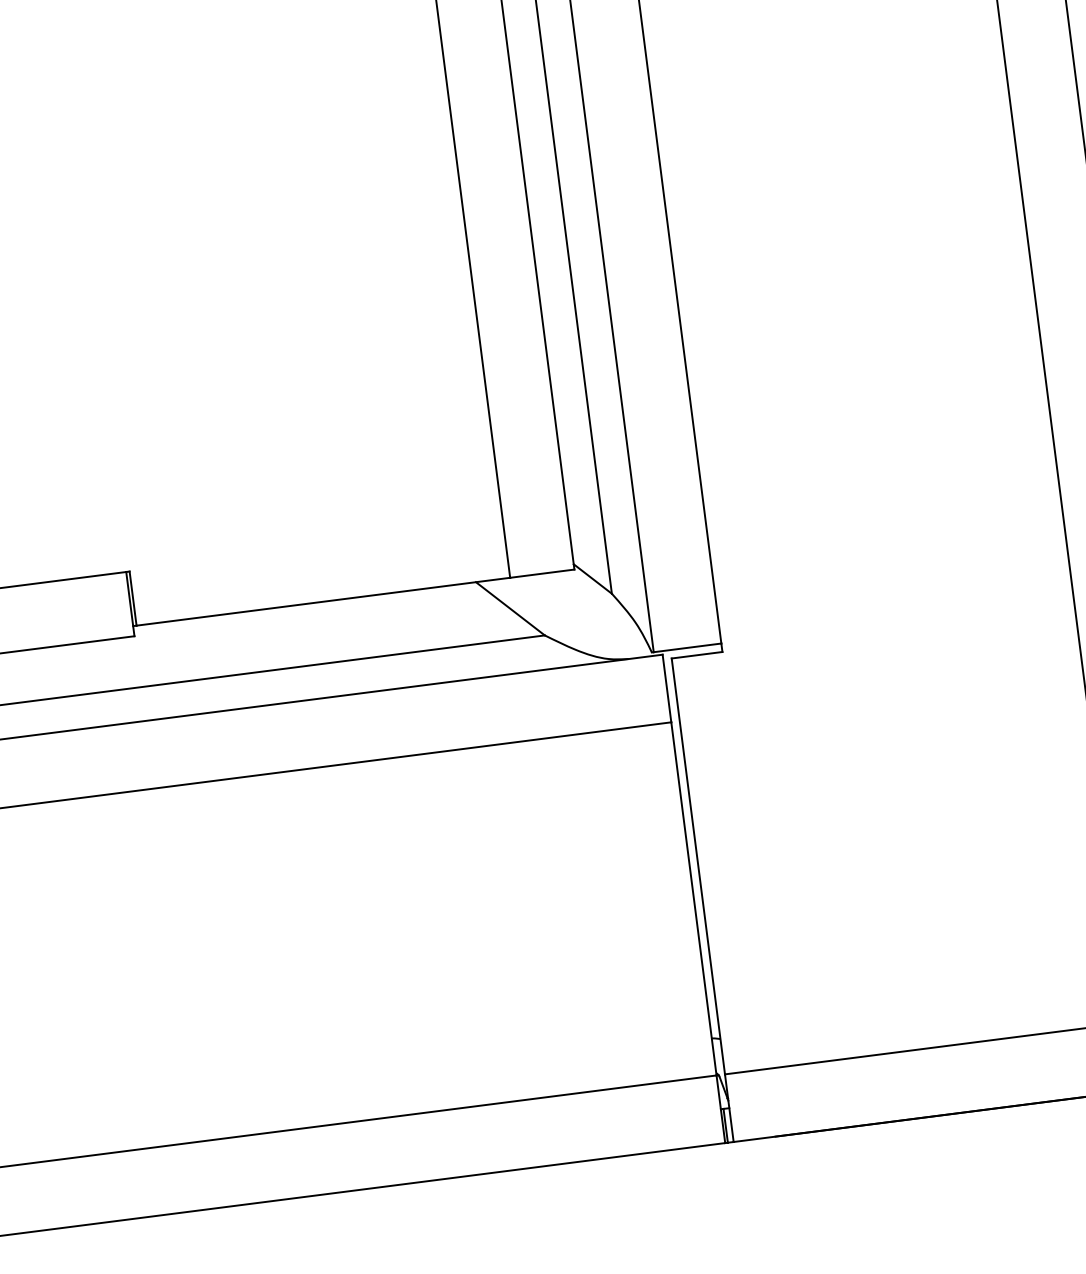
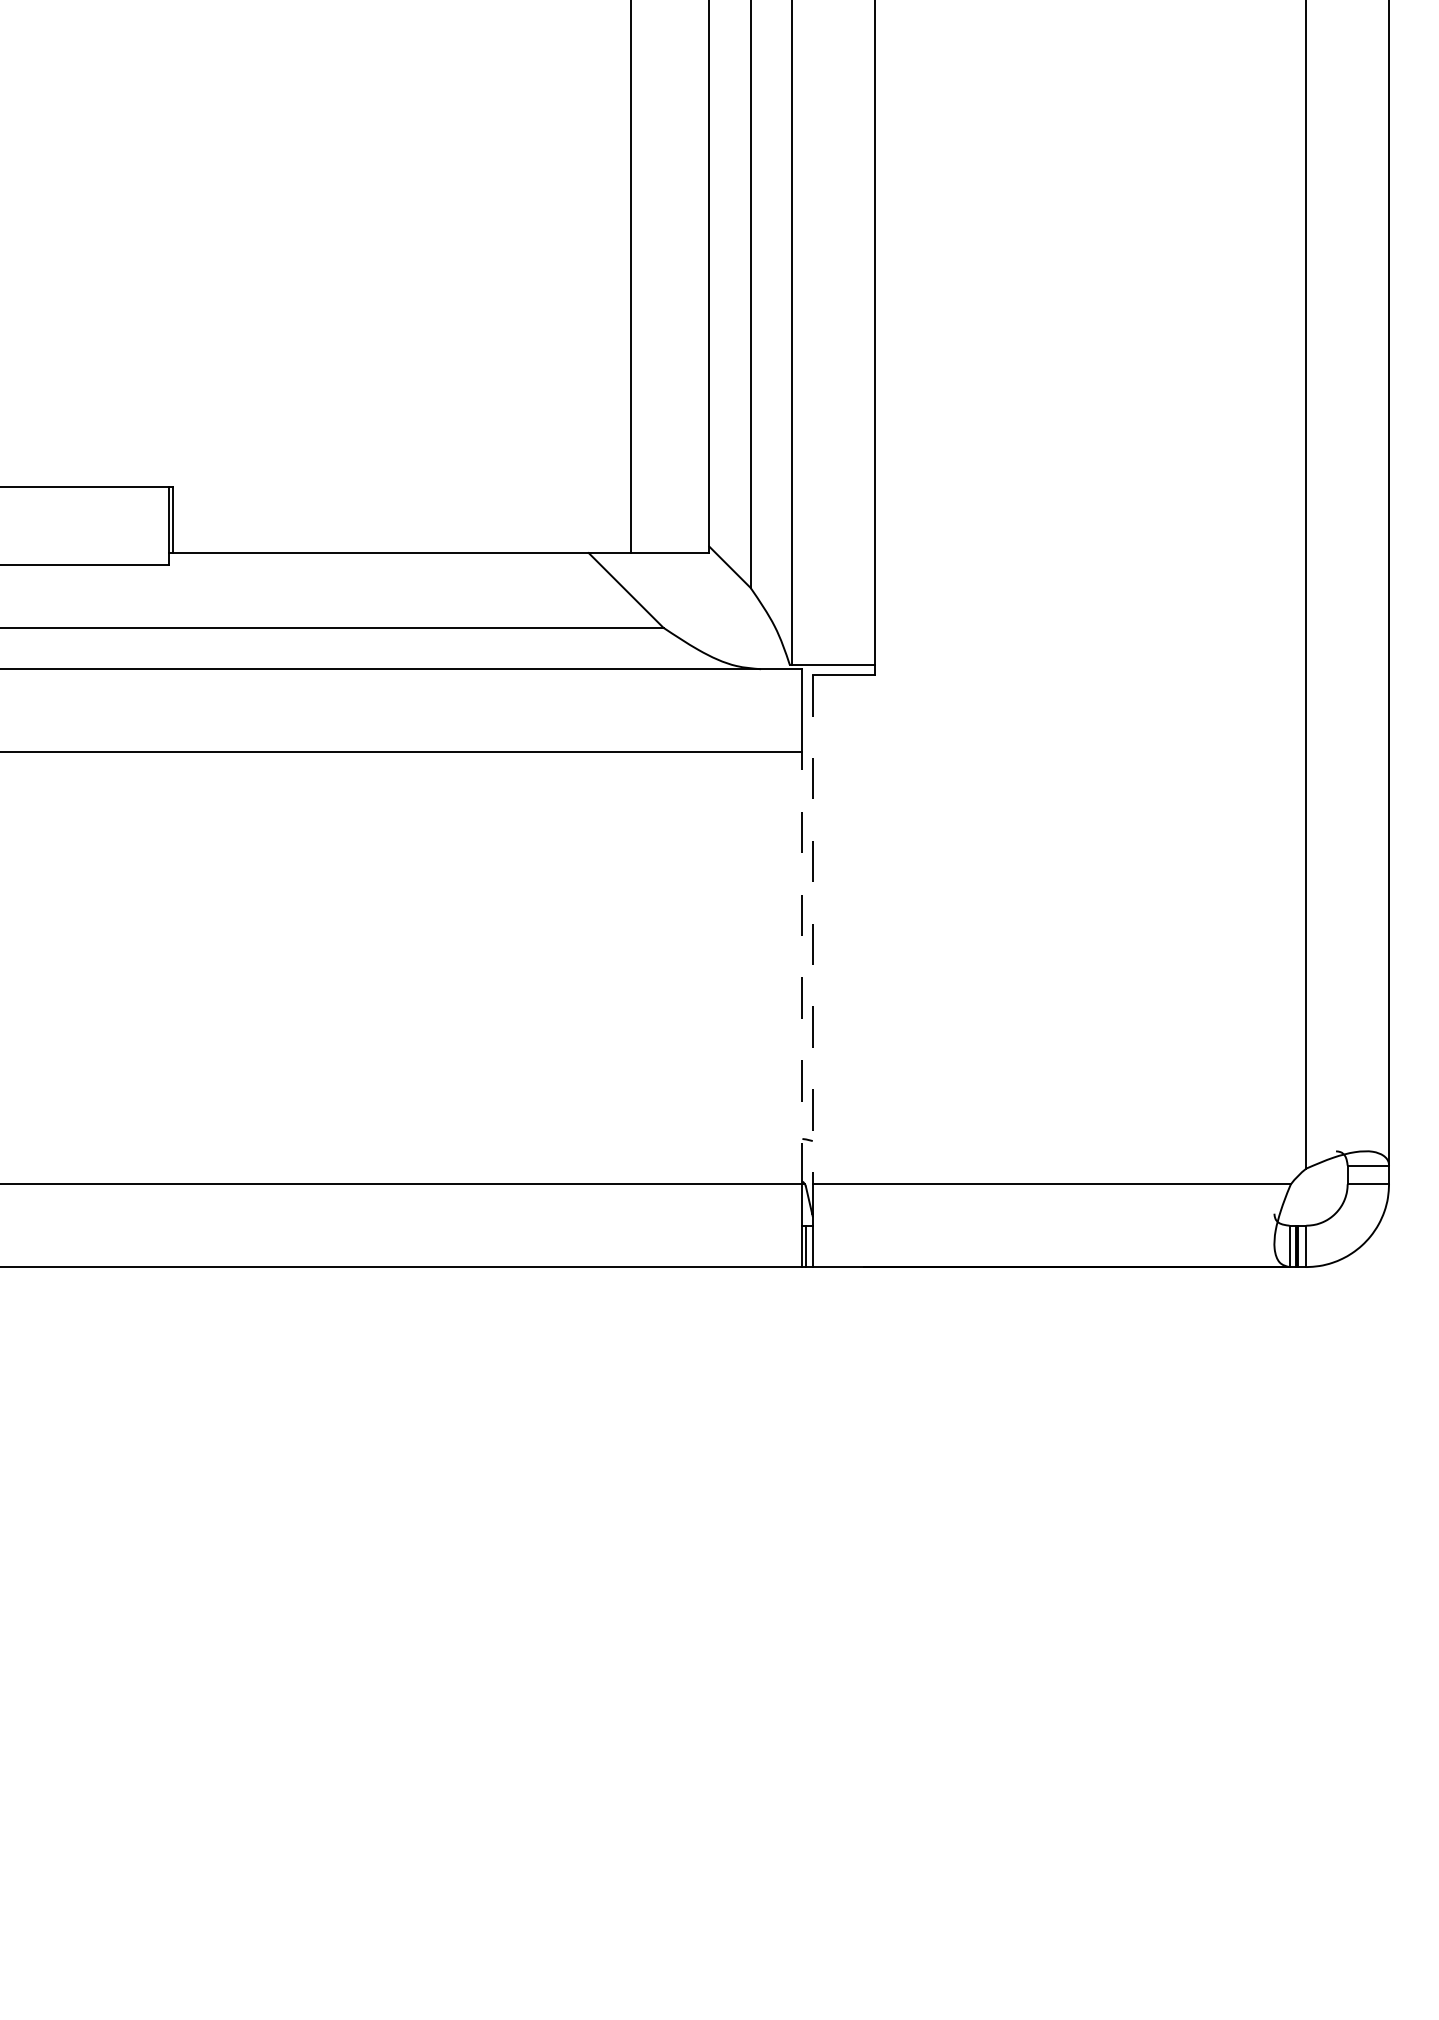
line: (698, 866) -> (812, 929), solid -> dashed
line: (693, 898) -> (802, 967), solid -> dashed

